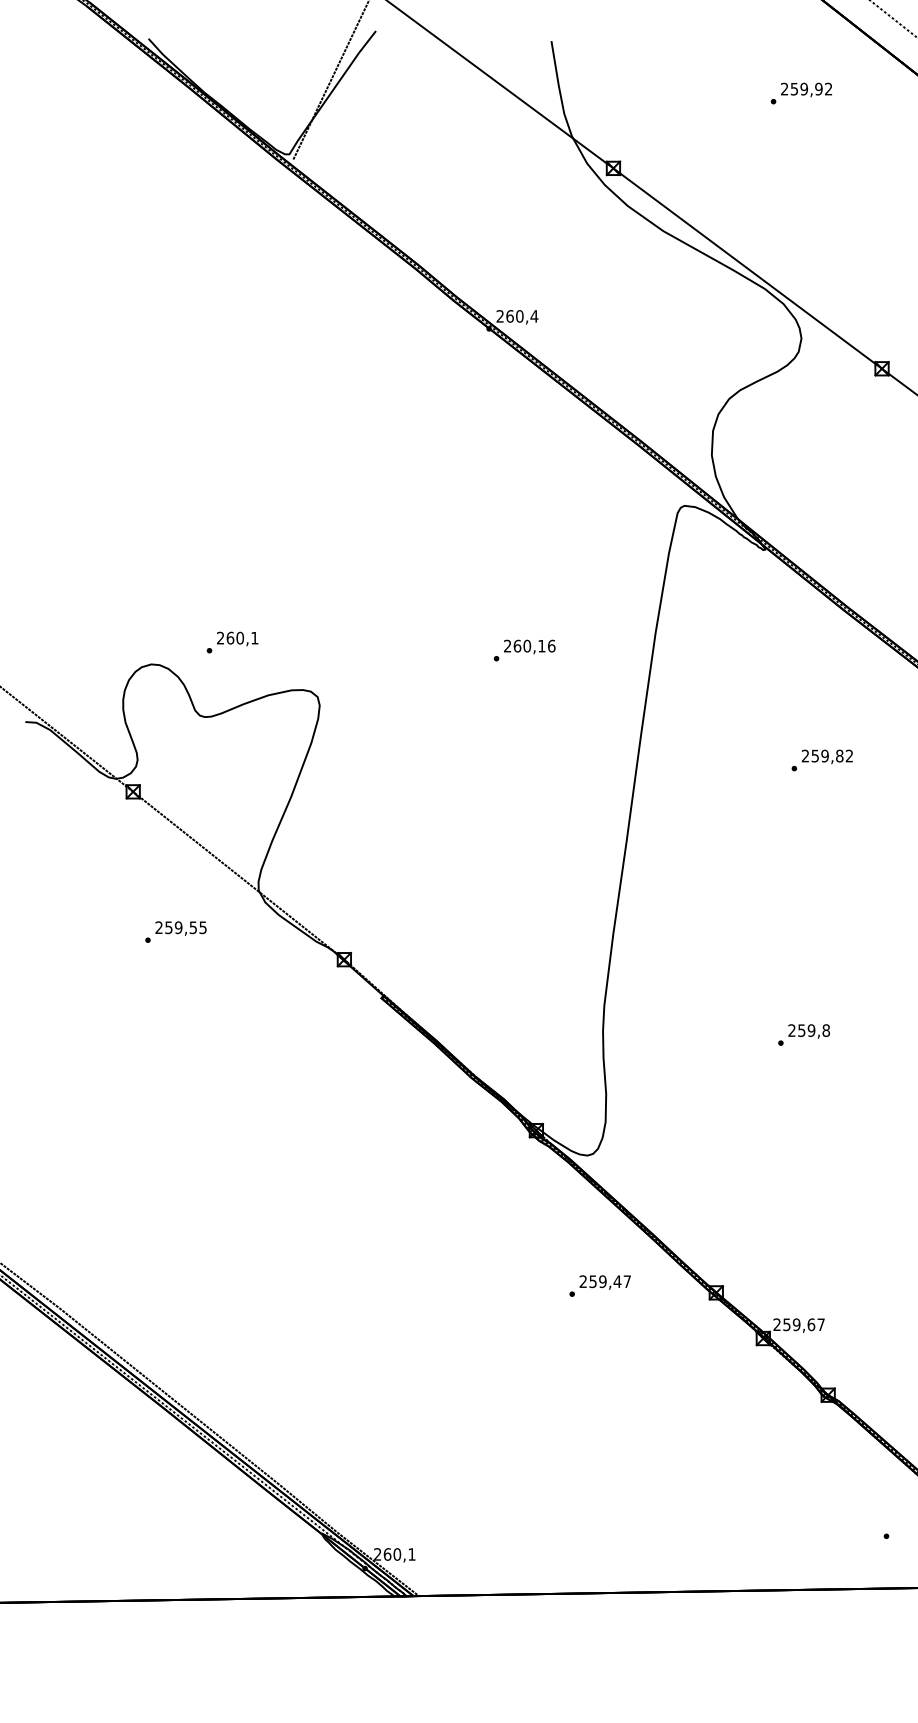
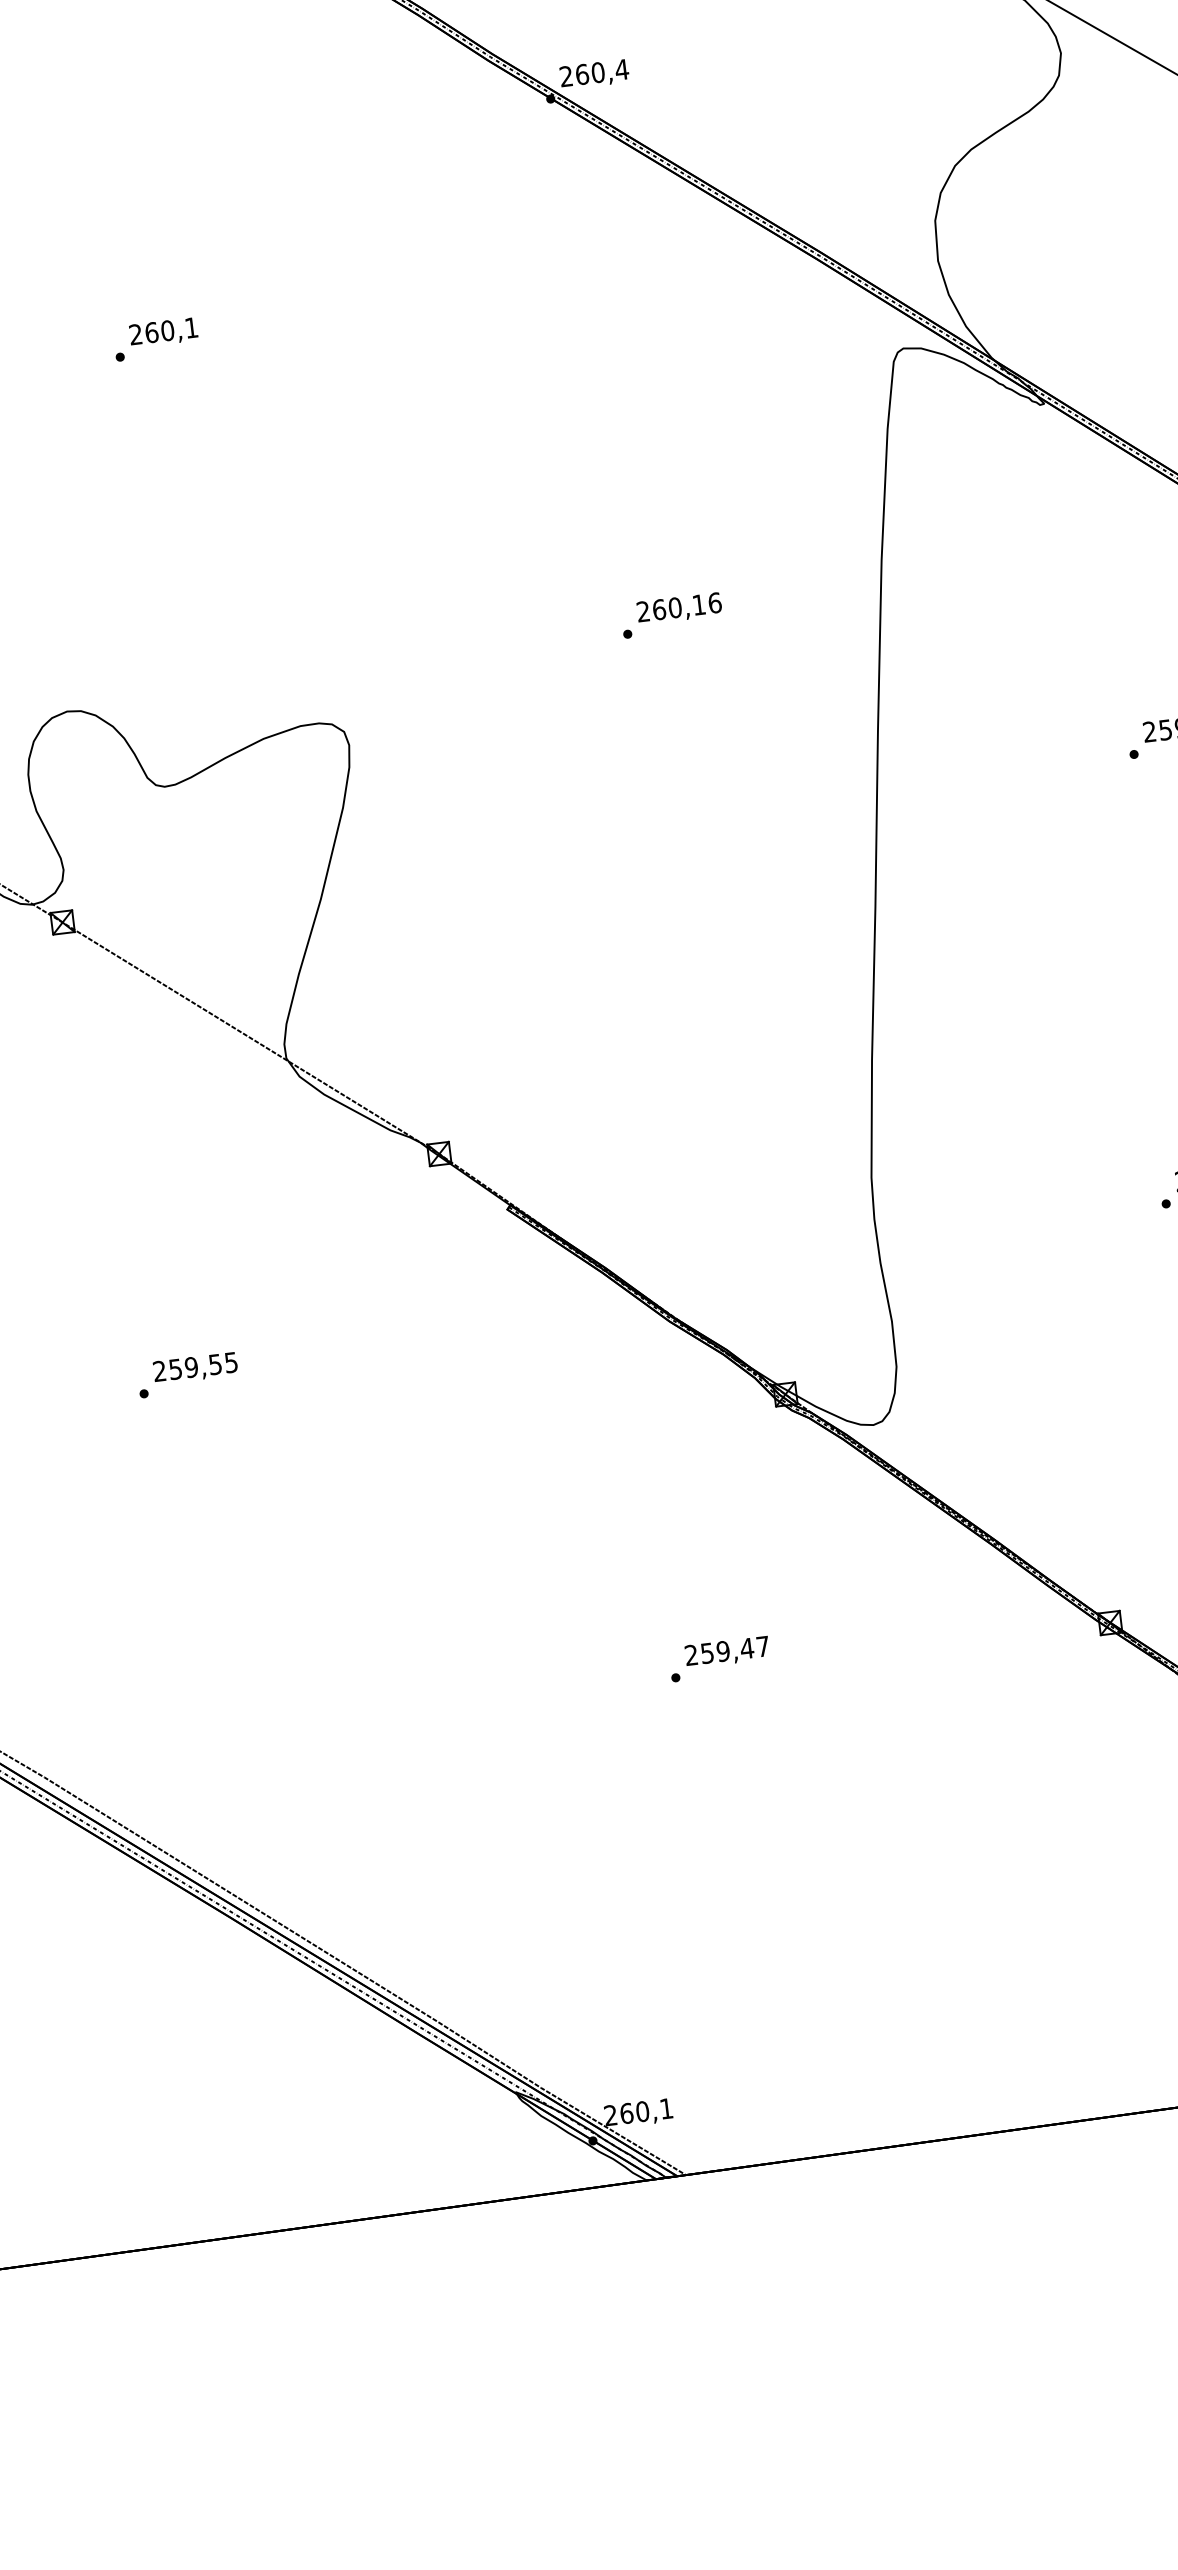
text: (232, 642) -> (156, 339), moved
text: (175, 931) -> (187, 1374), moved
text: (599, 1285) -> (718, 1658), moved

